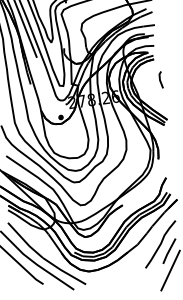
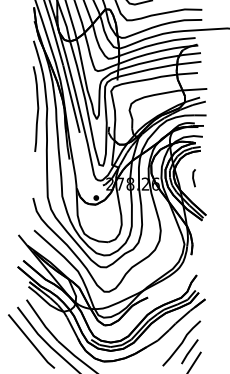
line: (160, 80) -> (193, 178), moved

